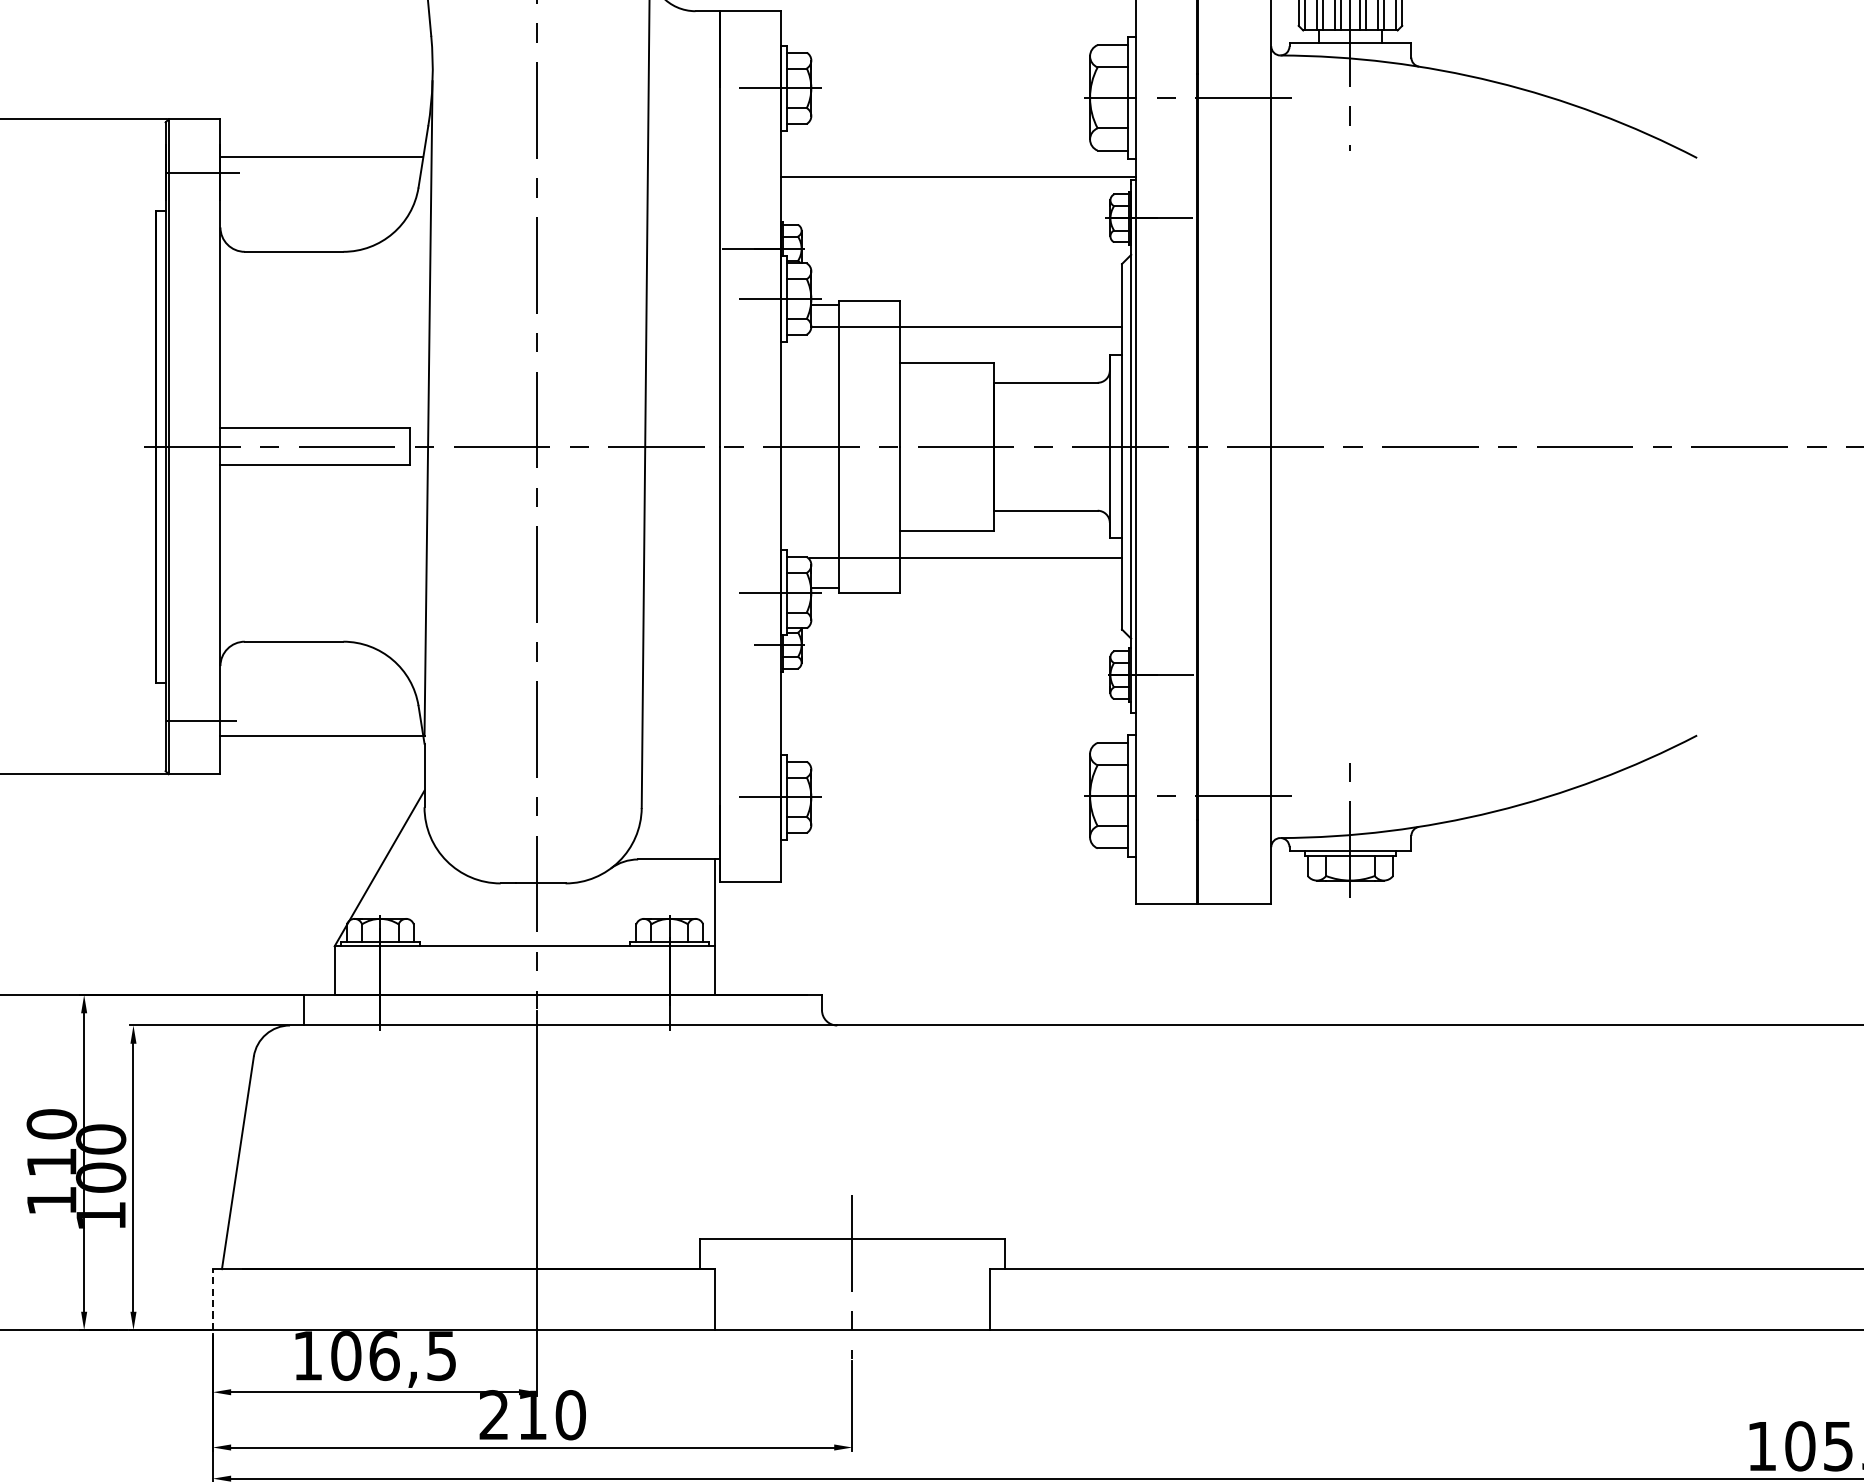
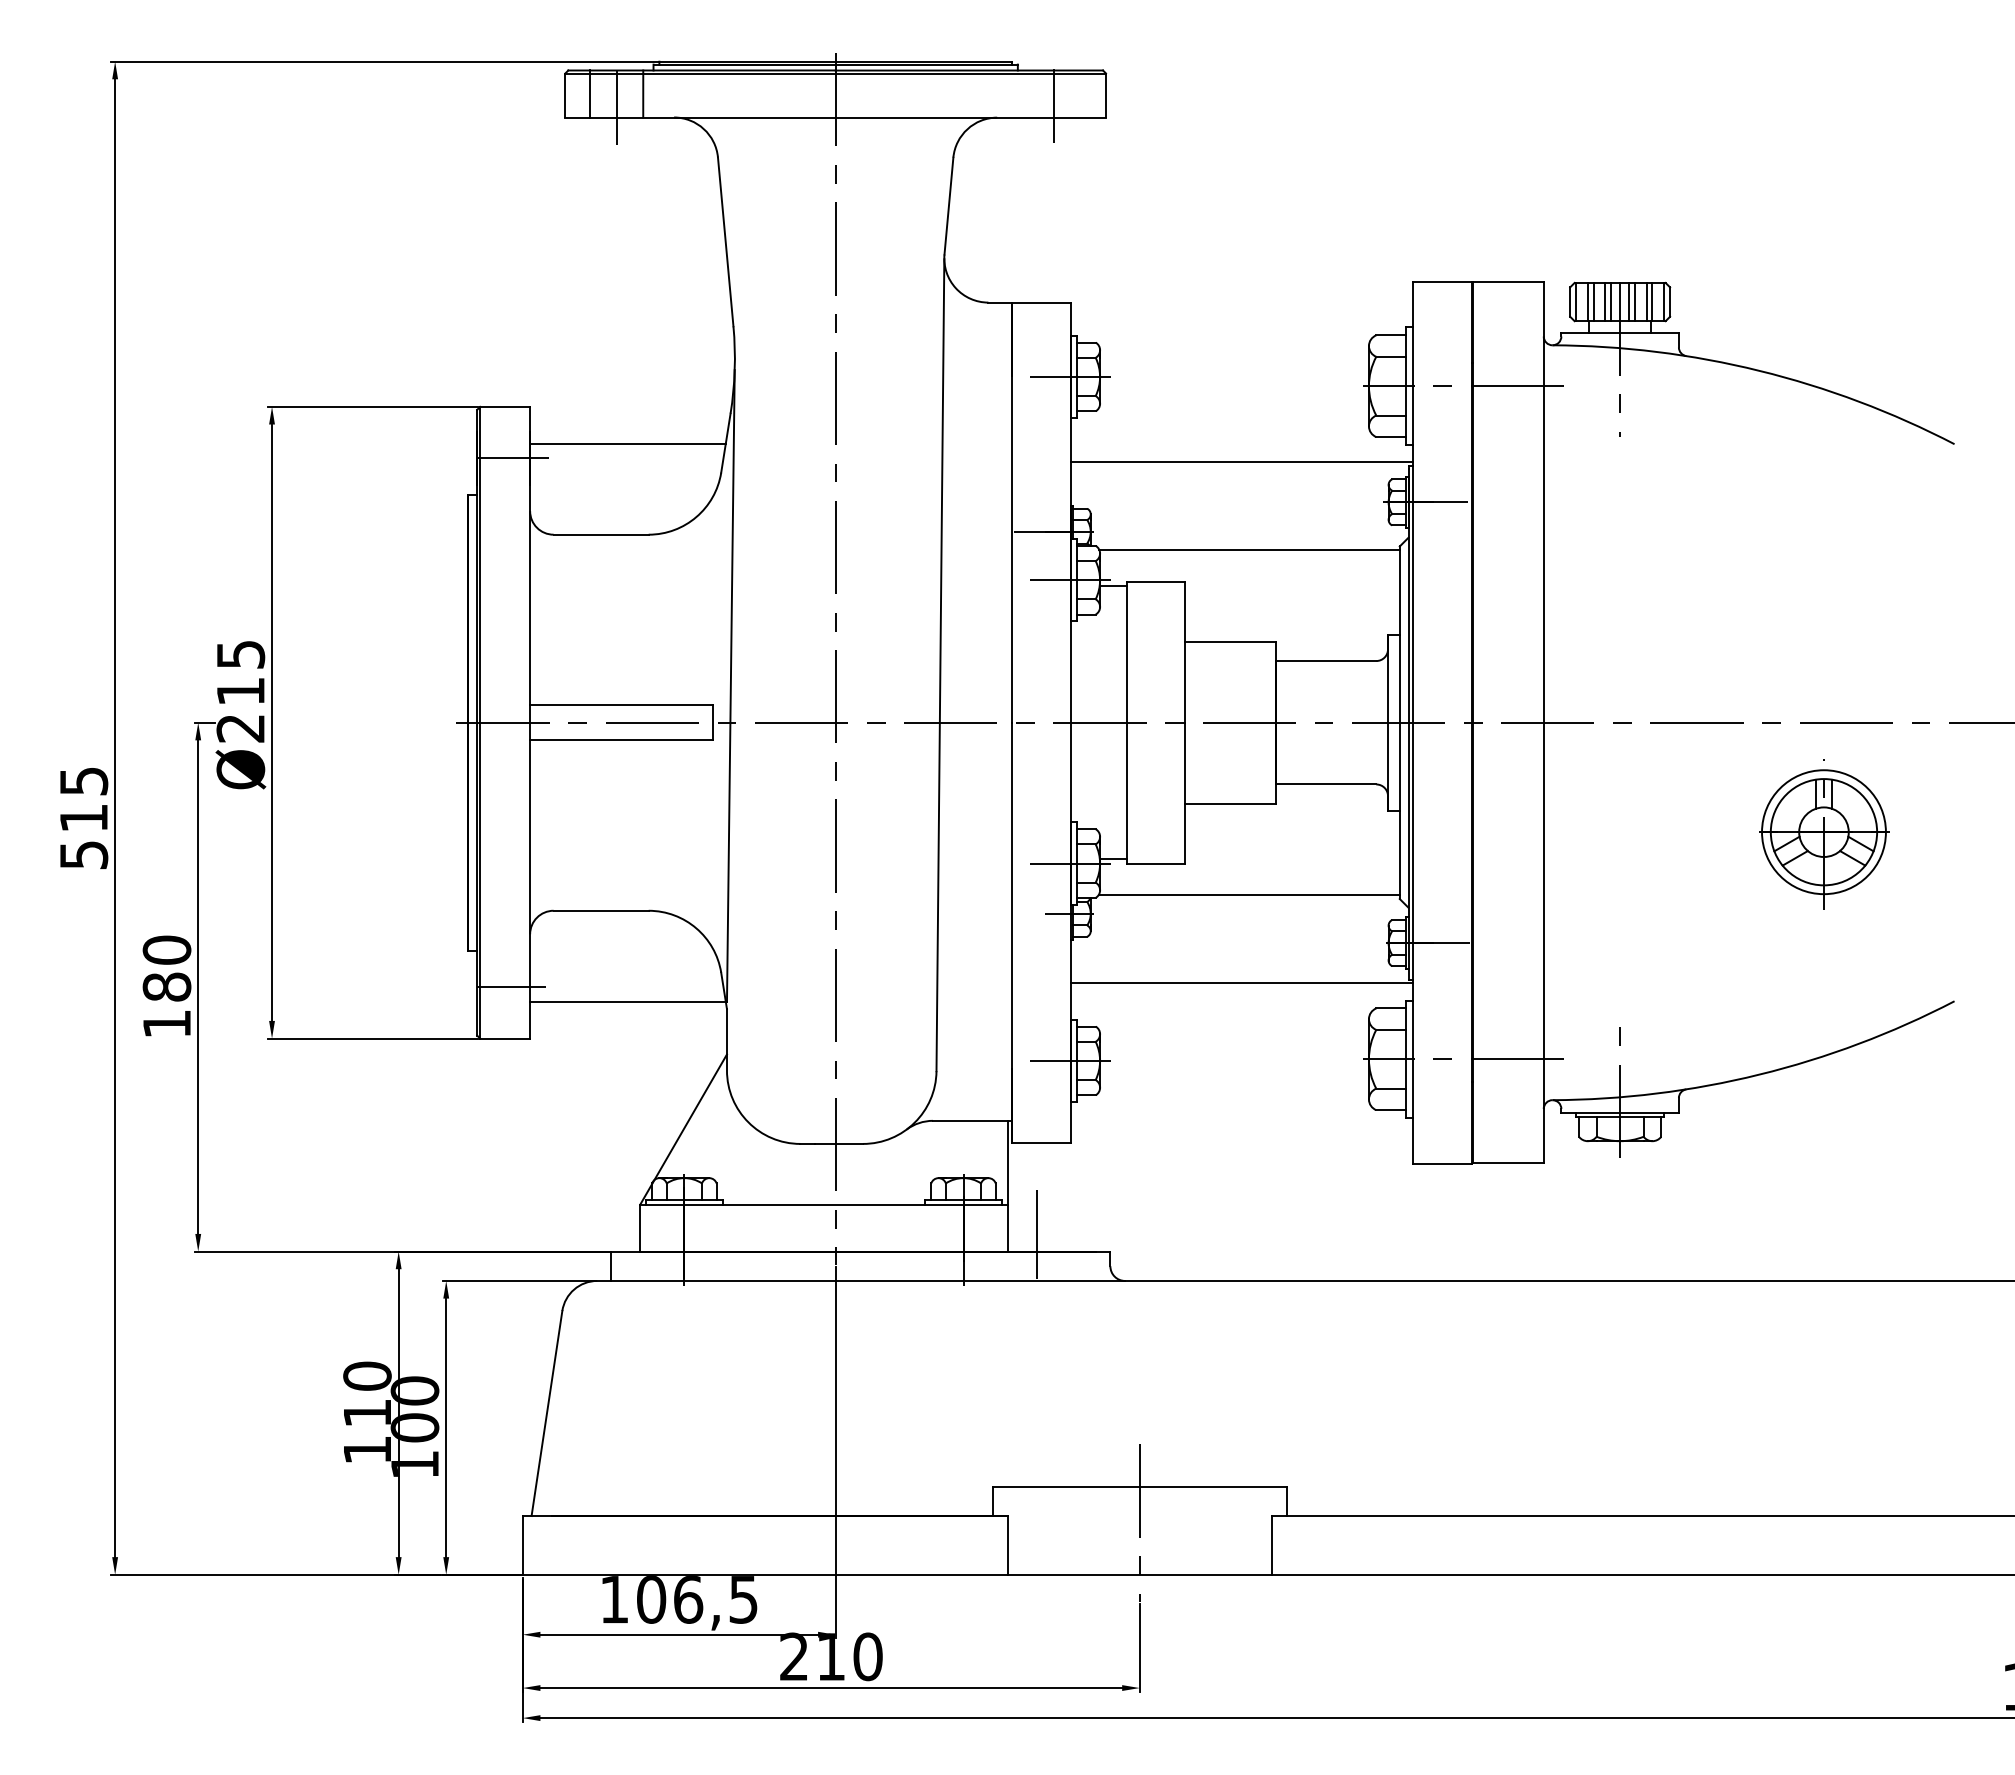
line: (966, 327) -> (1249, 550), moved
line: (965, 558) -> (1248, 895), moved
part: (1562, 562) -> (1824, 834), added
line: (957, 717) -> (1241, 983), added
line: (745, 977) -> (1036, 1234), added
line: (212, 1298) -> (522, 1544), dashed -> solid

